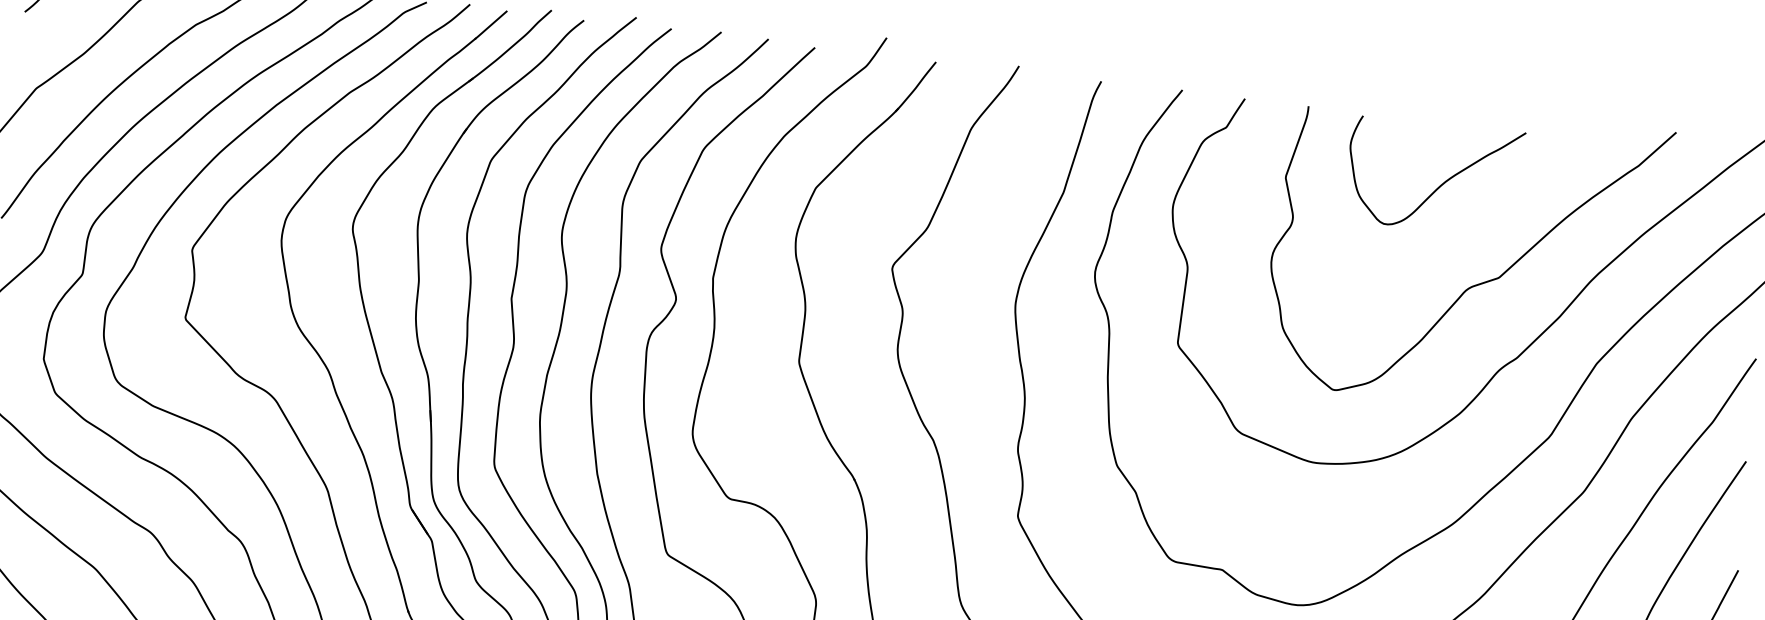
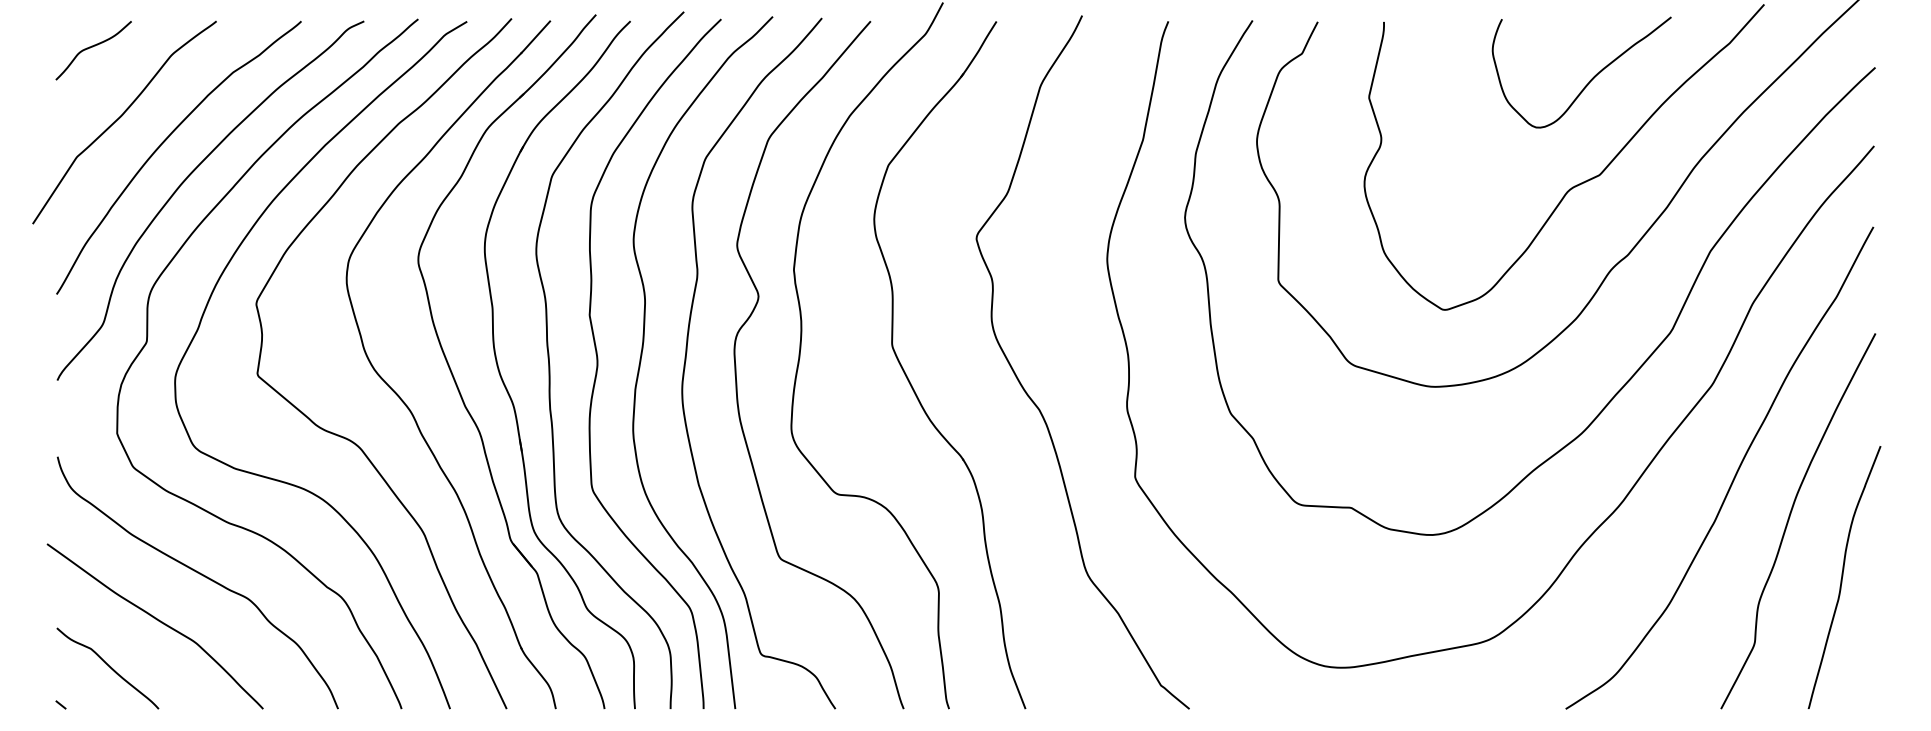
curve: (1440, 184) -> (1589, 80), moved

